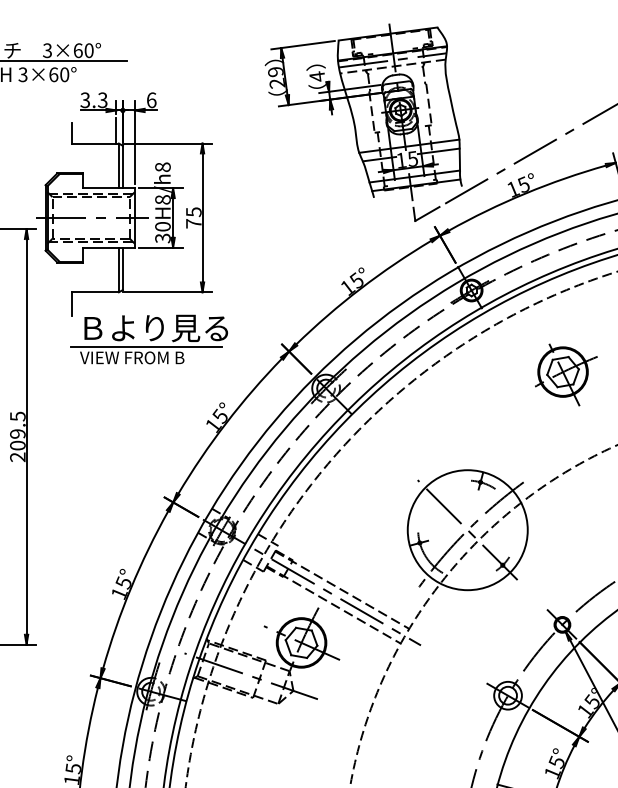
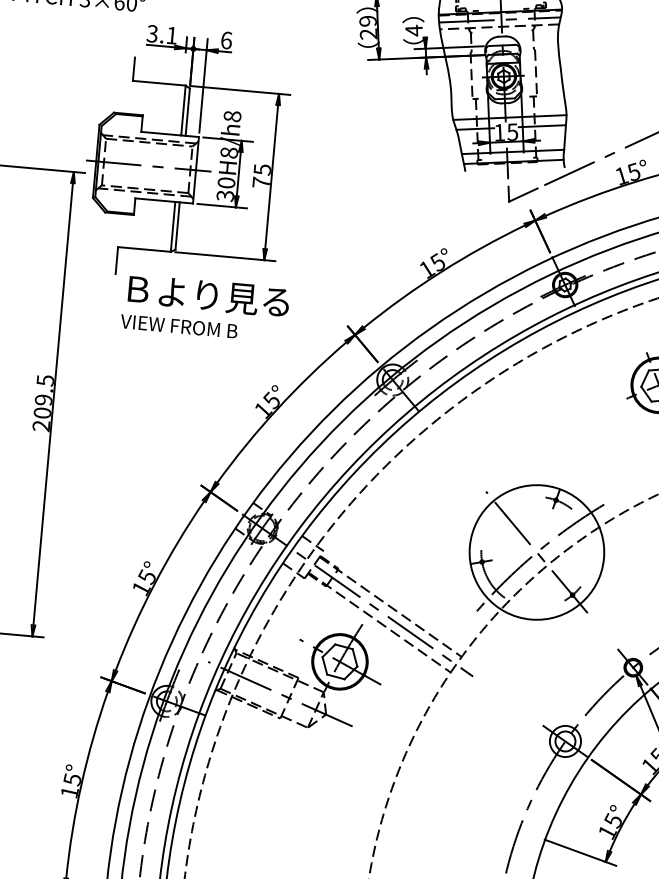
text: (102, 100) -> (171, 35), 3.3 -> 3.1
line: (116, 130) -> (184, 70), removed
line: (146, 347) -> (196, 316), removed

